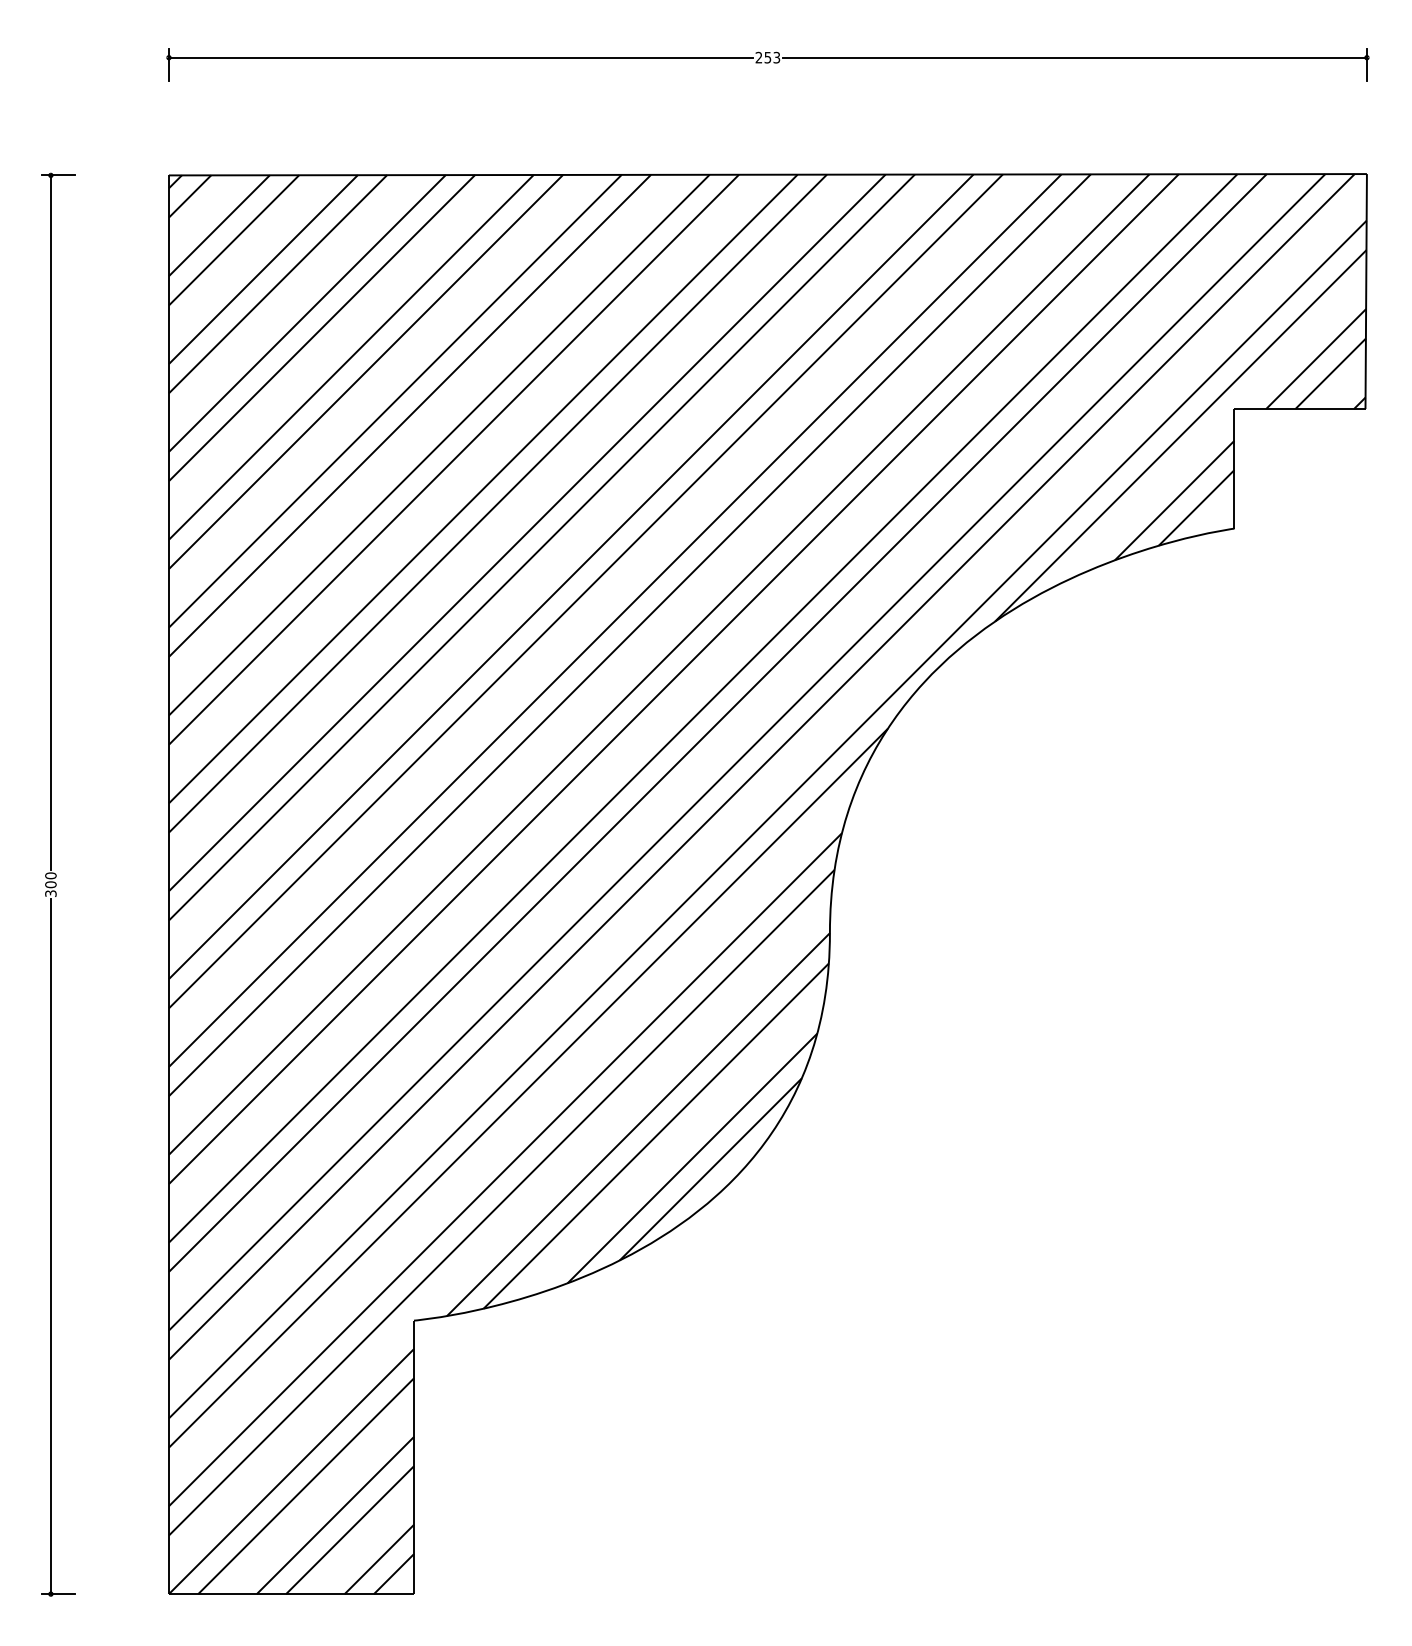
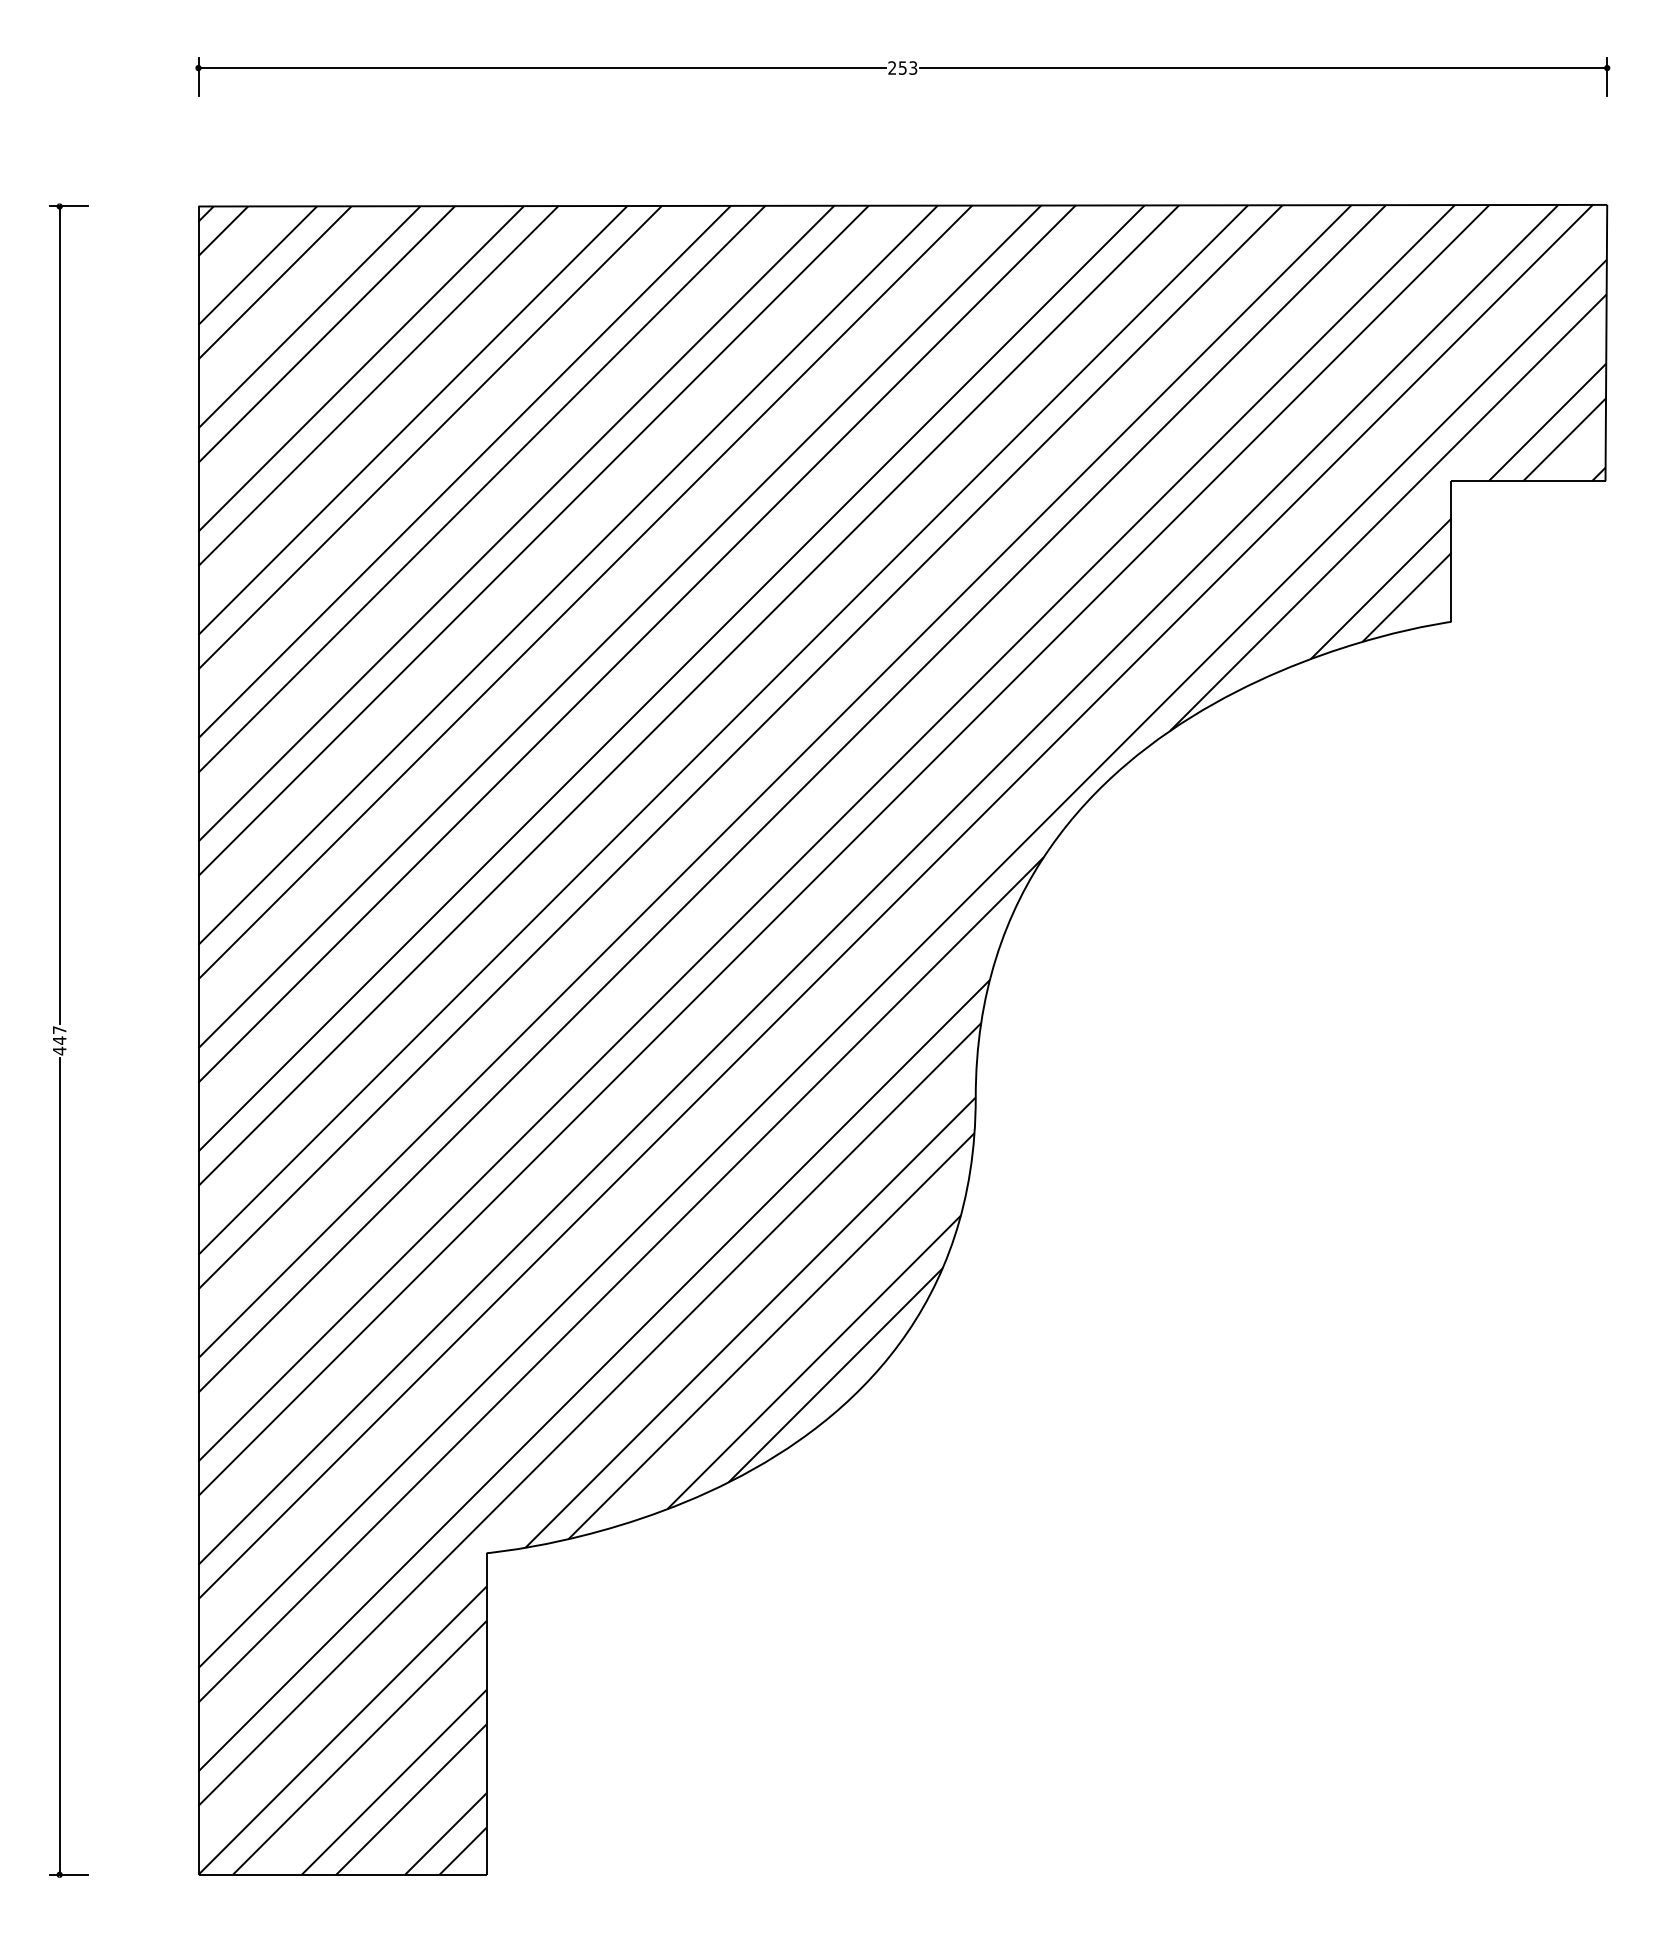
text: (50, 884) -> (59, 1040), 300 -> 447

